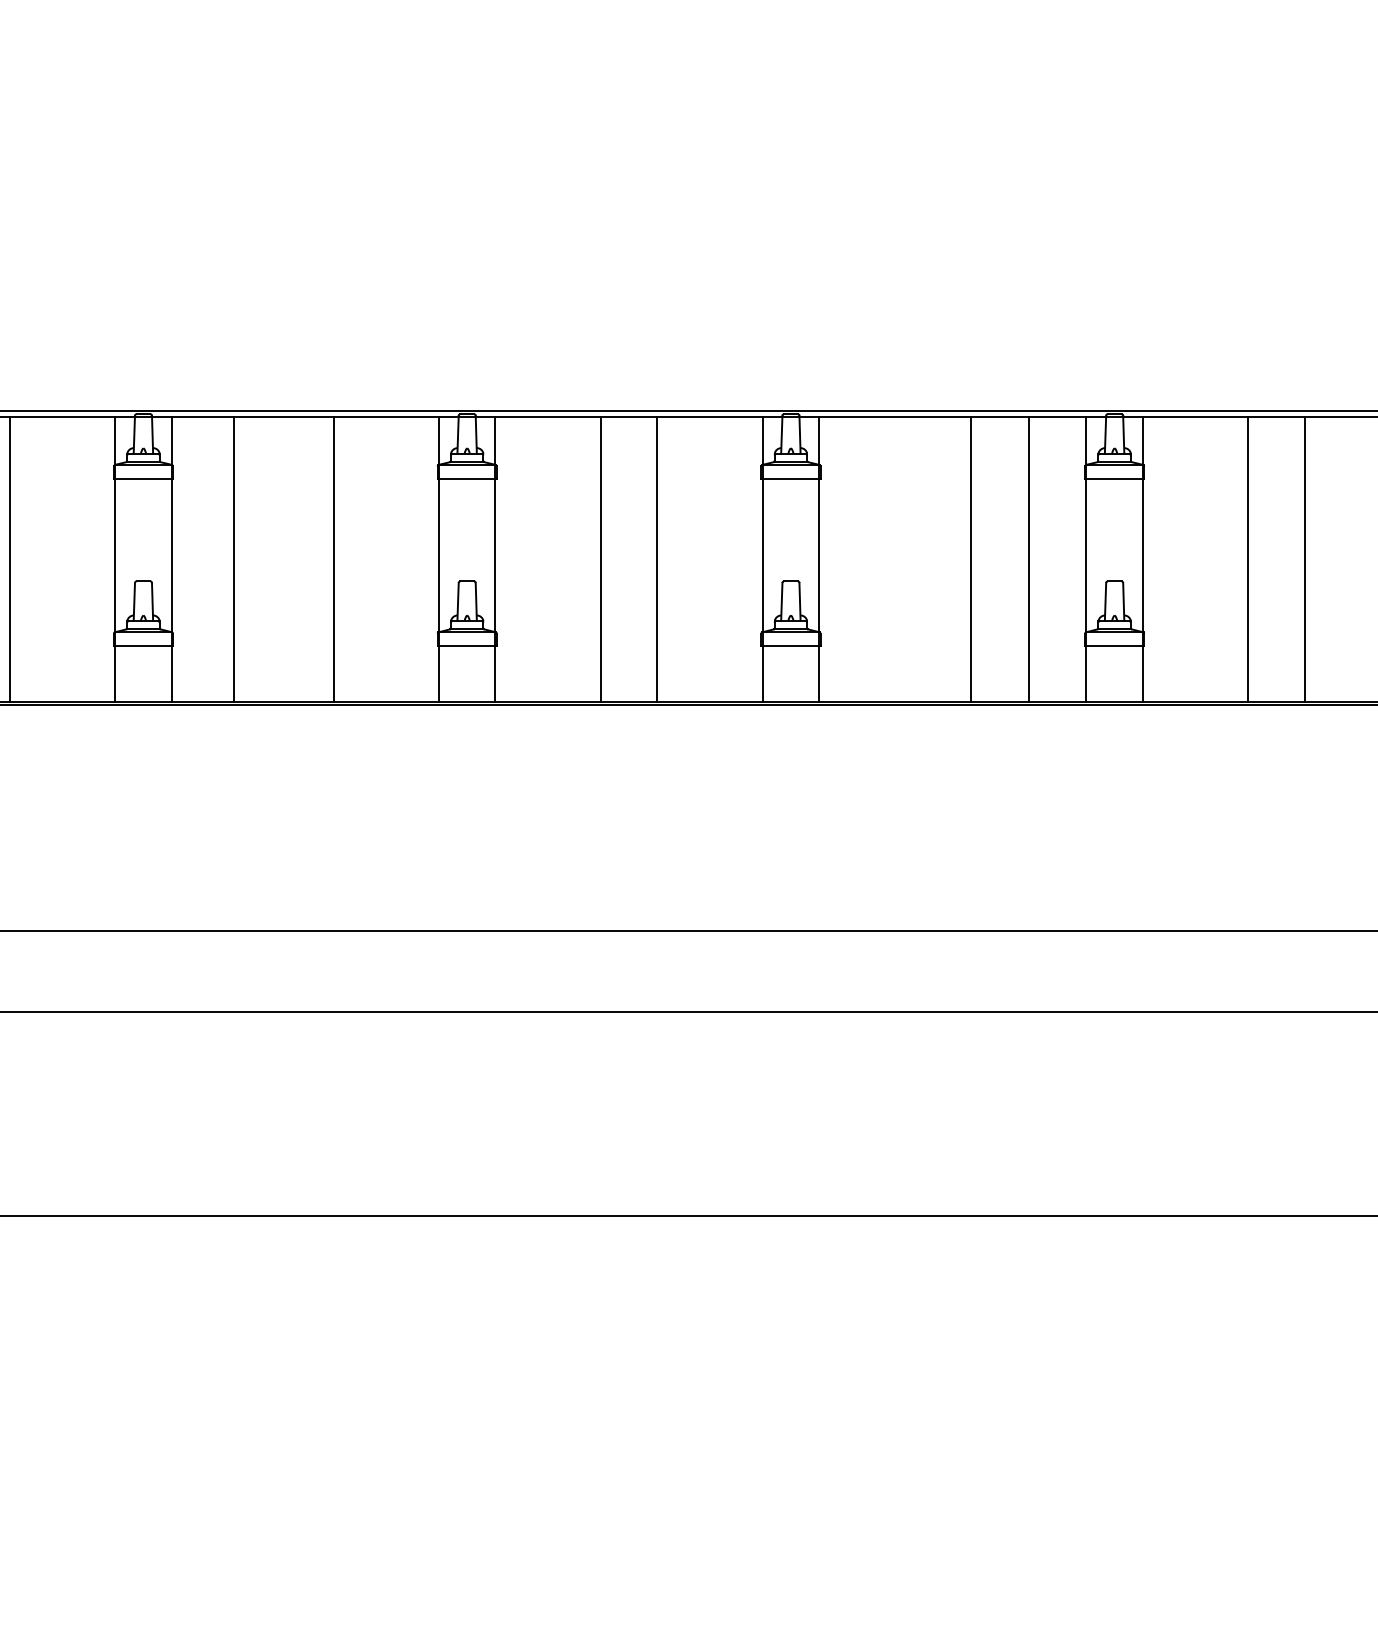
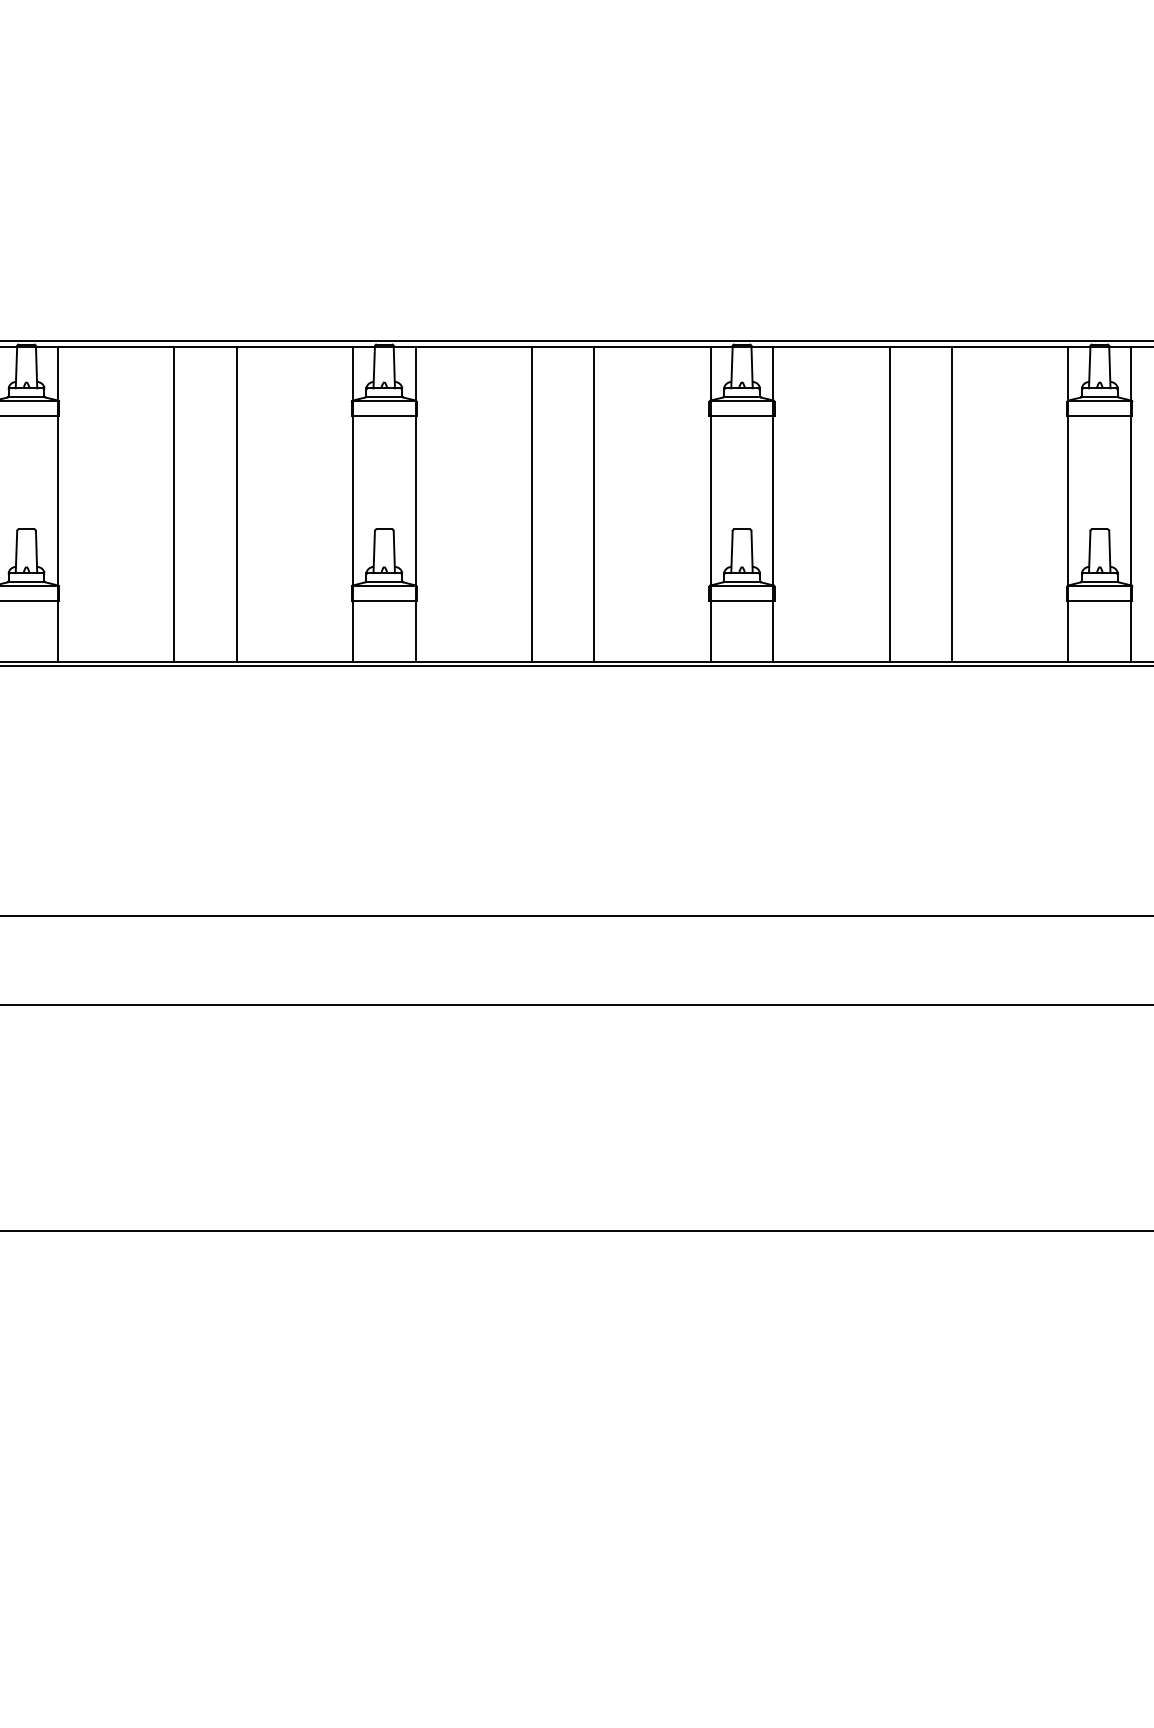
line: (233, 558) -> (173, 503), moved
line: (971, 558) -> (889, 503), moved
line: (1029, 558) -> (952, 503), moved

